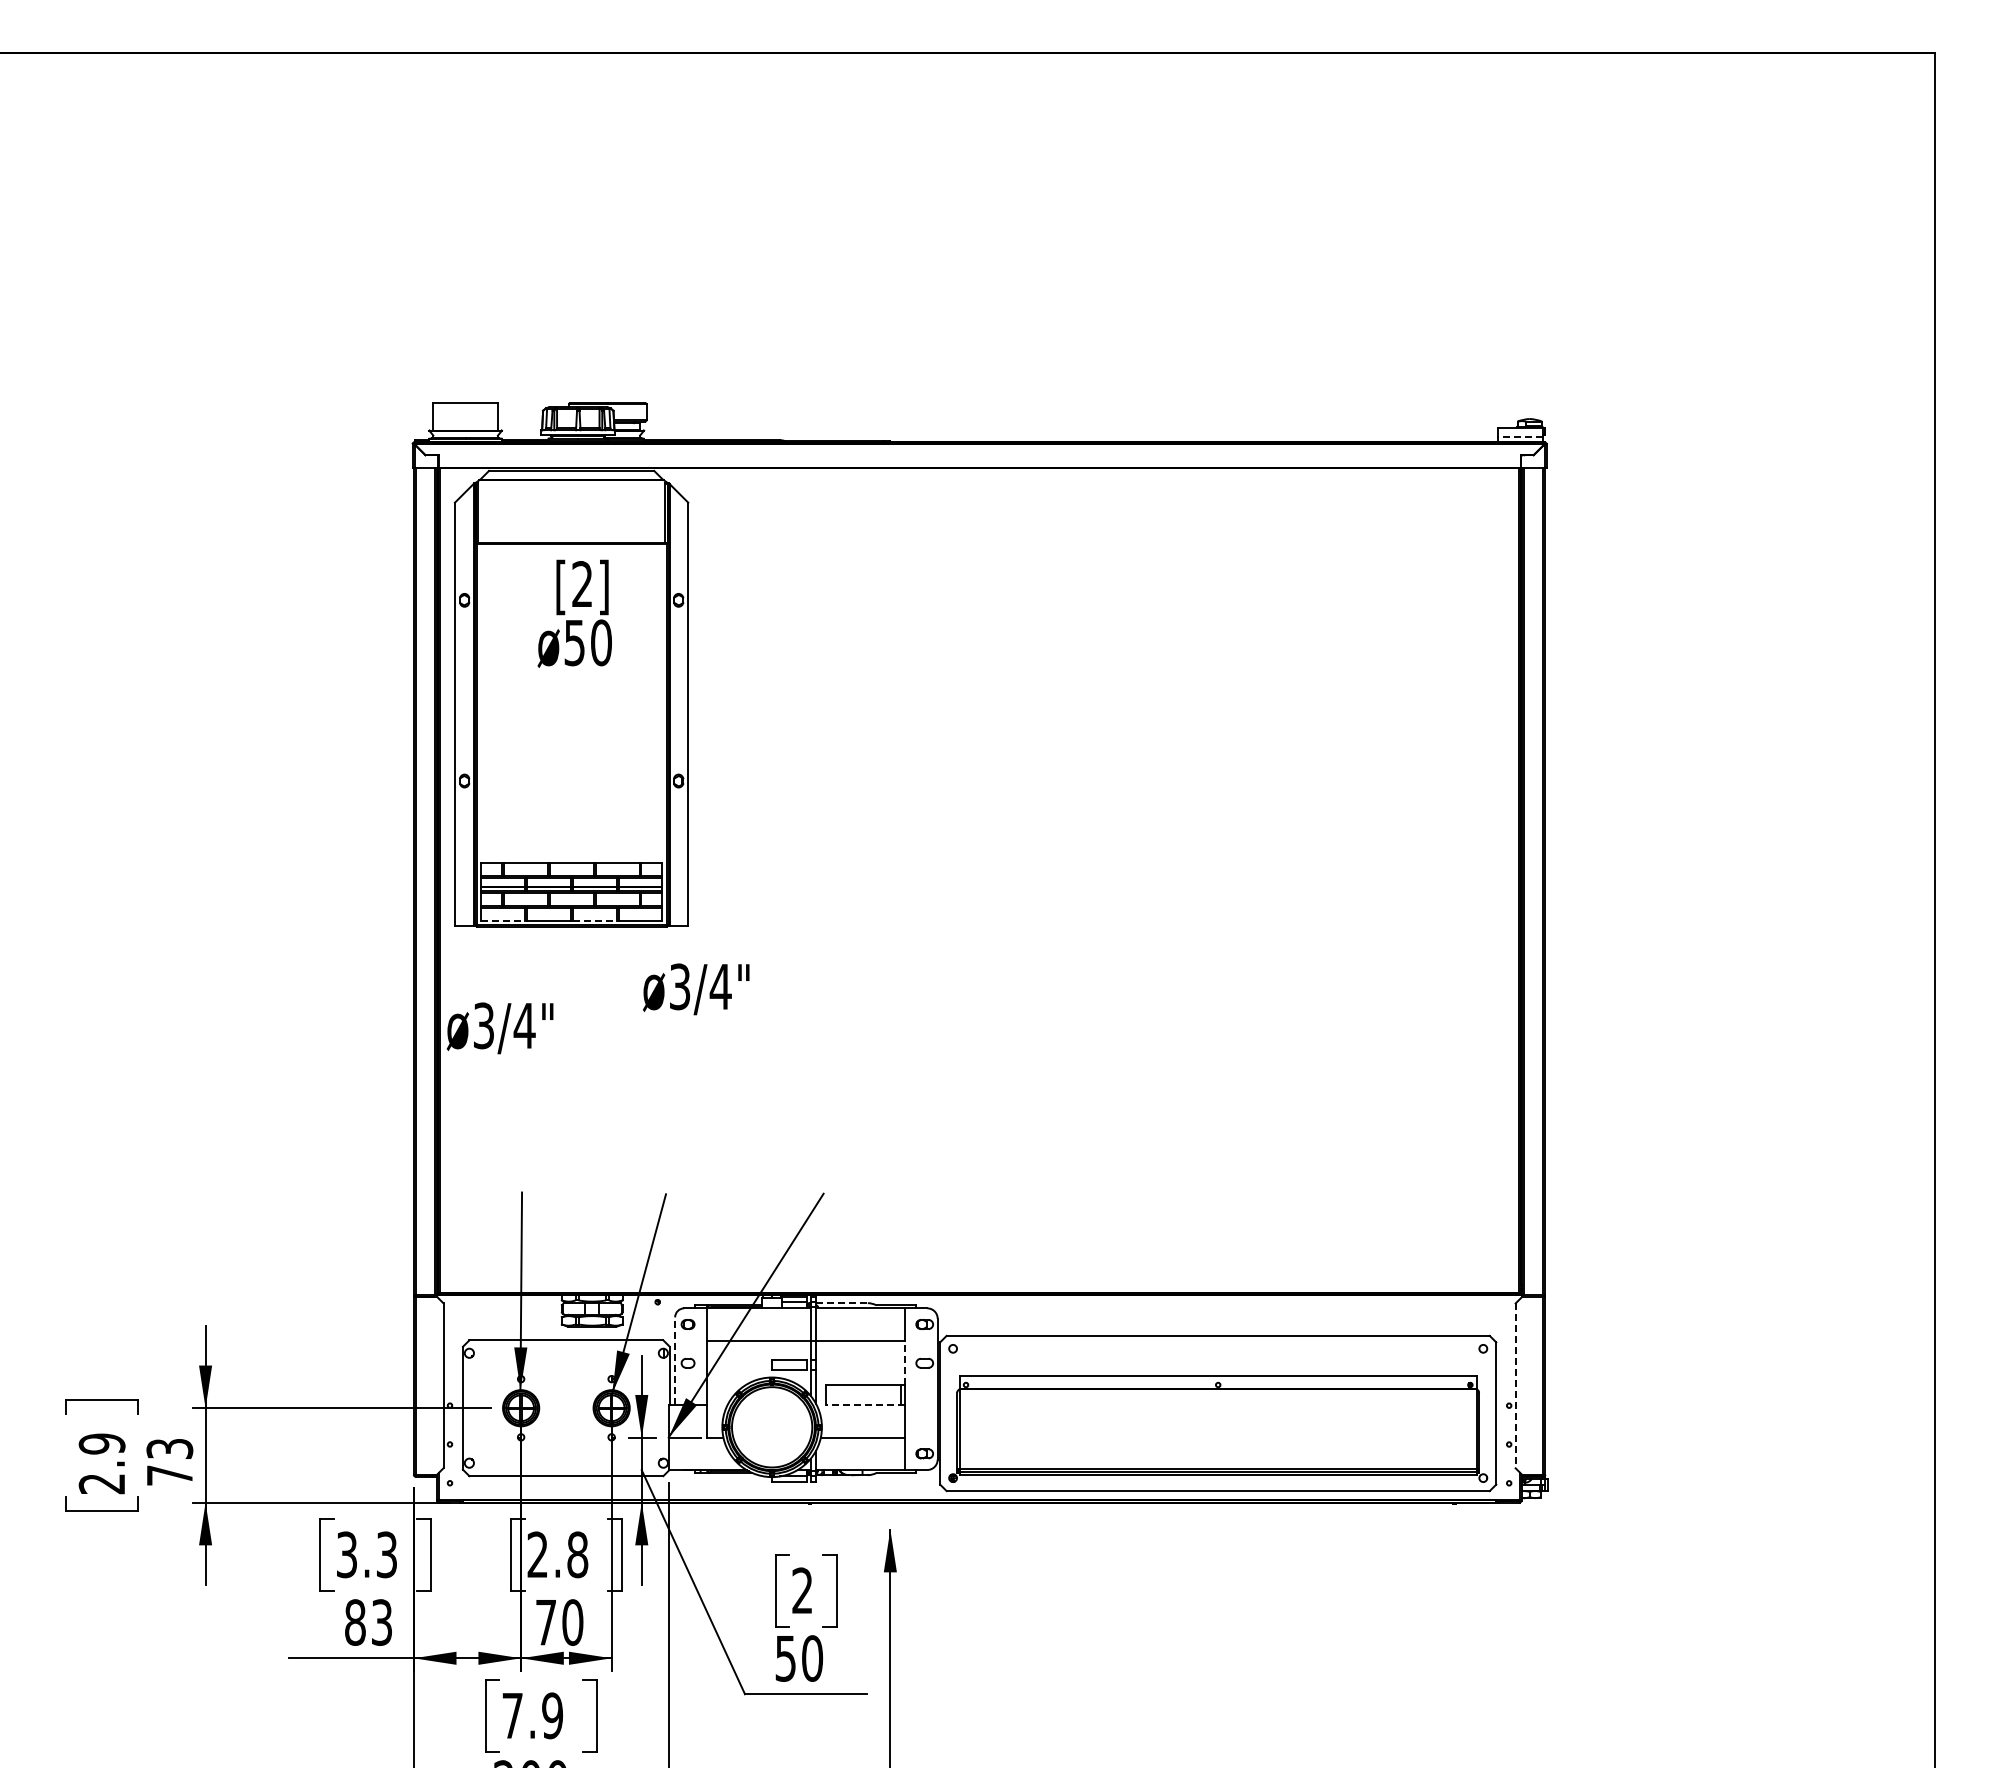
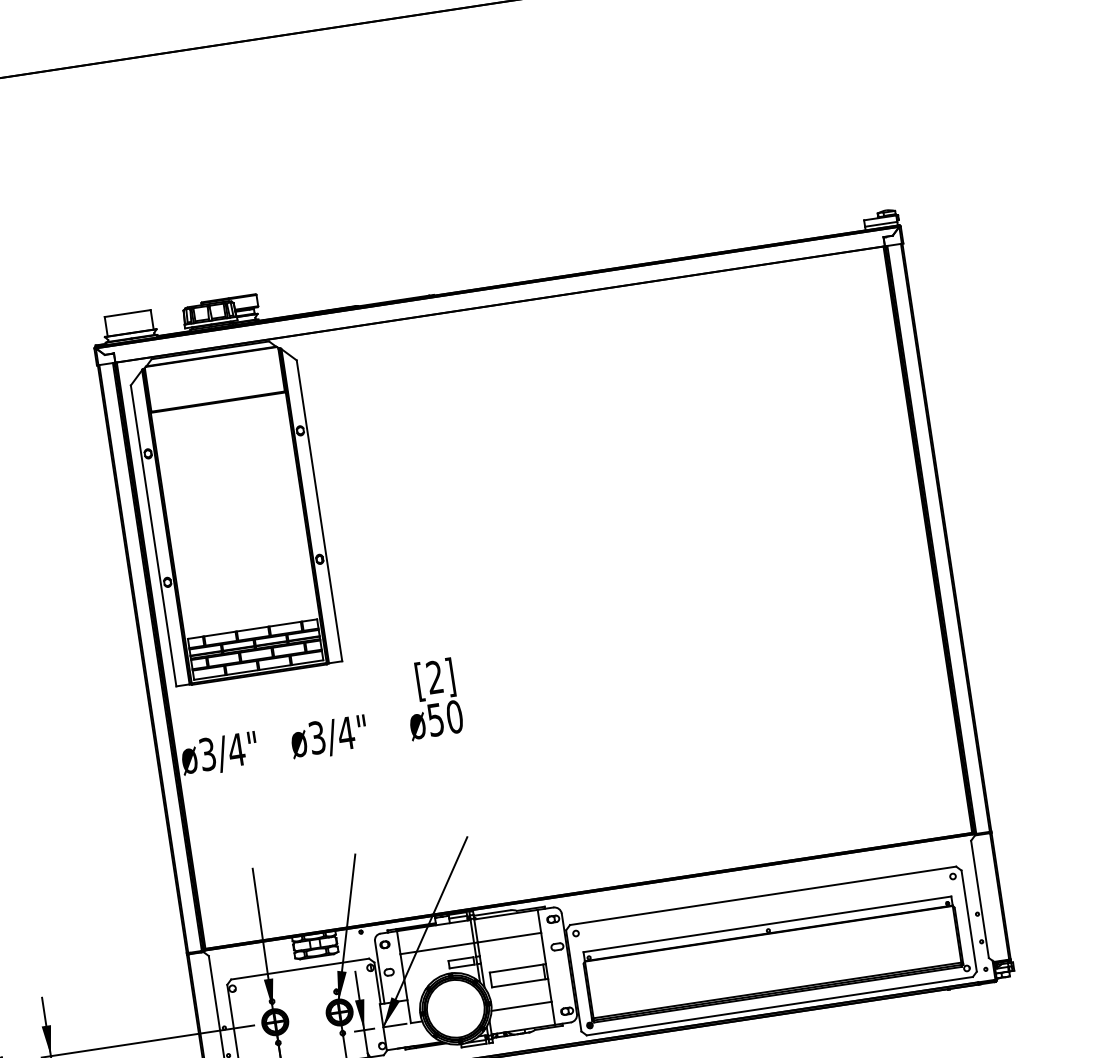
line: (1520, 437) -> (881, 224), dashed -> solid
text: (574, 613) -> (432, 699), moved
line: (502, 920) -> (209, 677), dashed -> solid
line: (594, 920) -> (275, 667), dashed -> solid
text: (696, 989) -> (329, 737), moved
line: (841, 1303) -> (491, 913), dashed -> solid
line: (675, 1361) -> (380, 972), dashed -> solid
line: (905, 1362) -> (543, 948), dashed -> solid
line: (1515, 1386) -> (979, 899), dashed -> solid
line: (865, 1405) -> (519, 983), dashed -> solid

